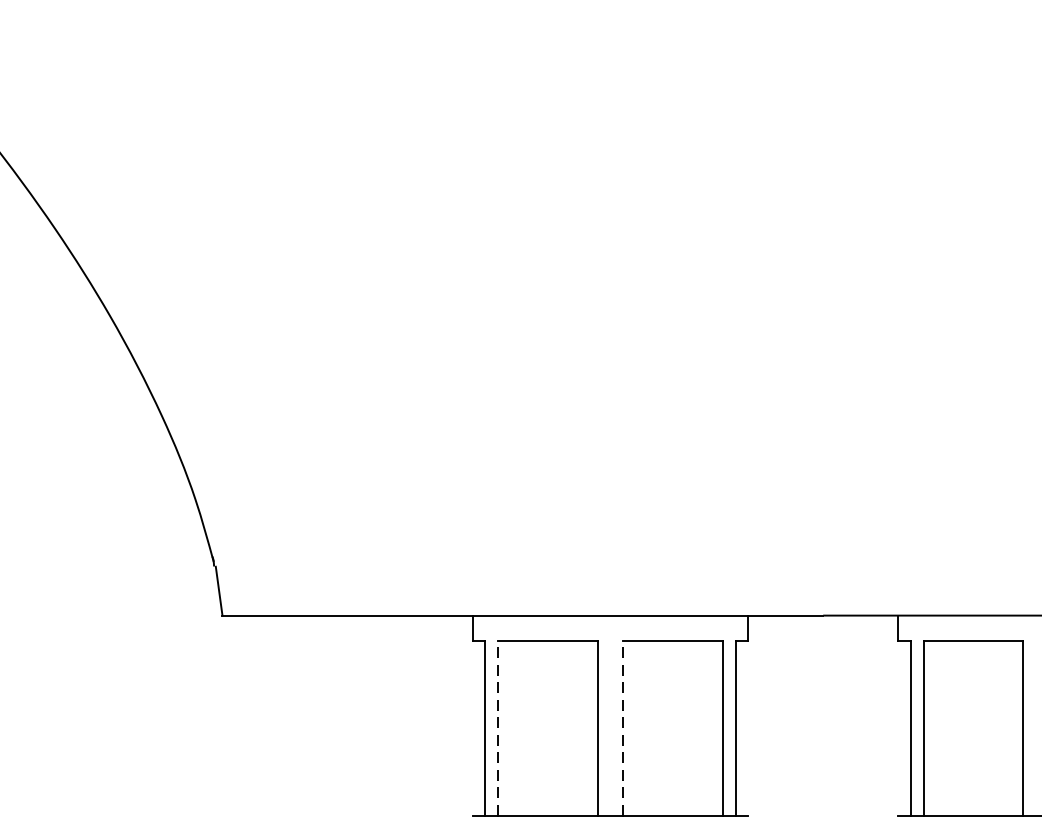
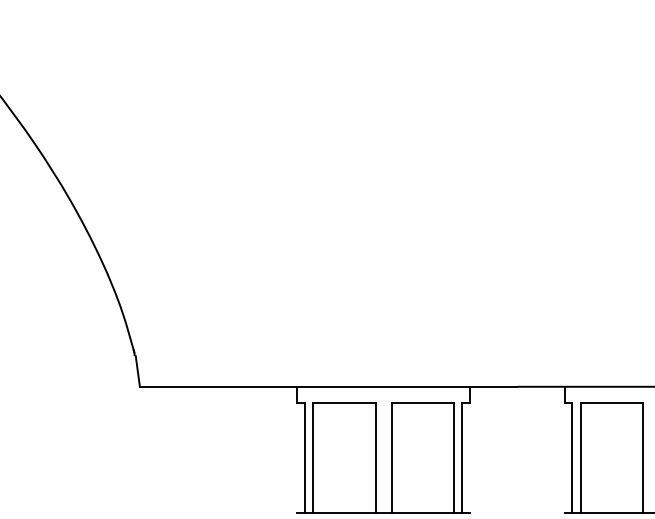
line: (498, 728) -> (313, 457), dashed -> solid
line: (622, 728) -> (391, 457), dashed -> solid

